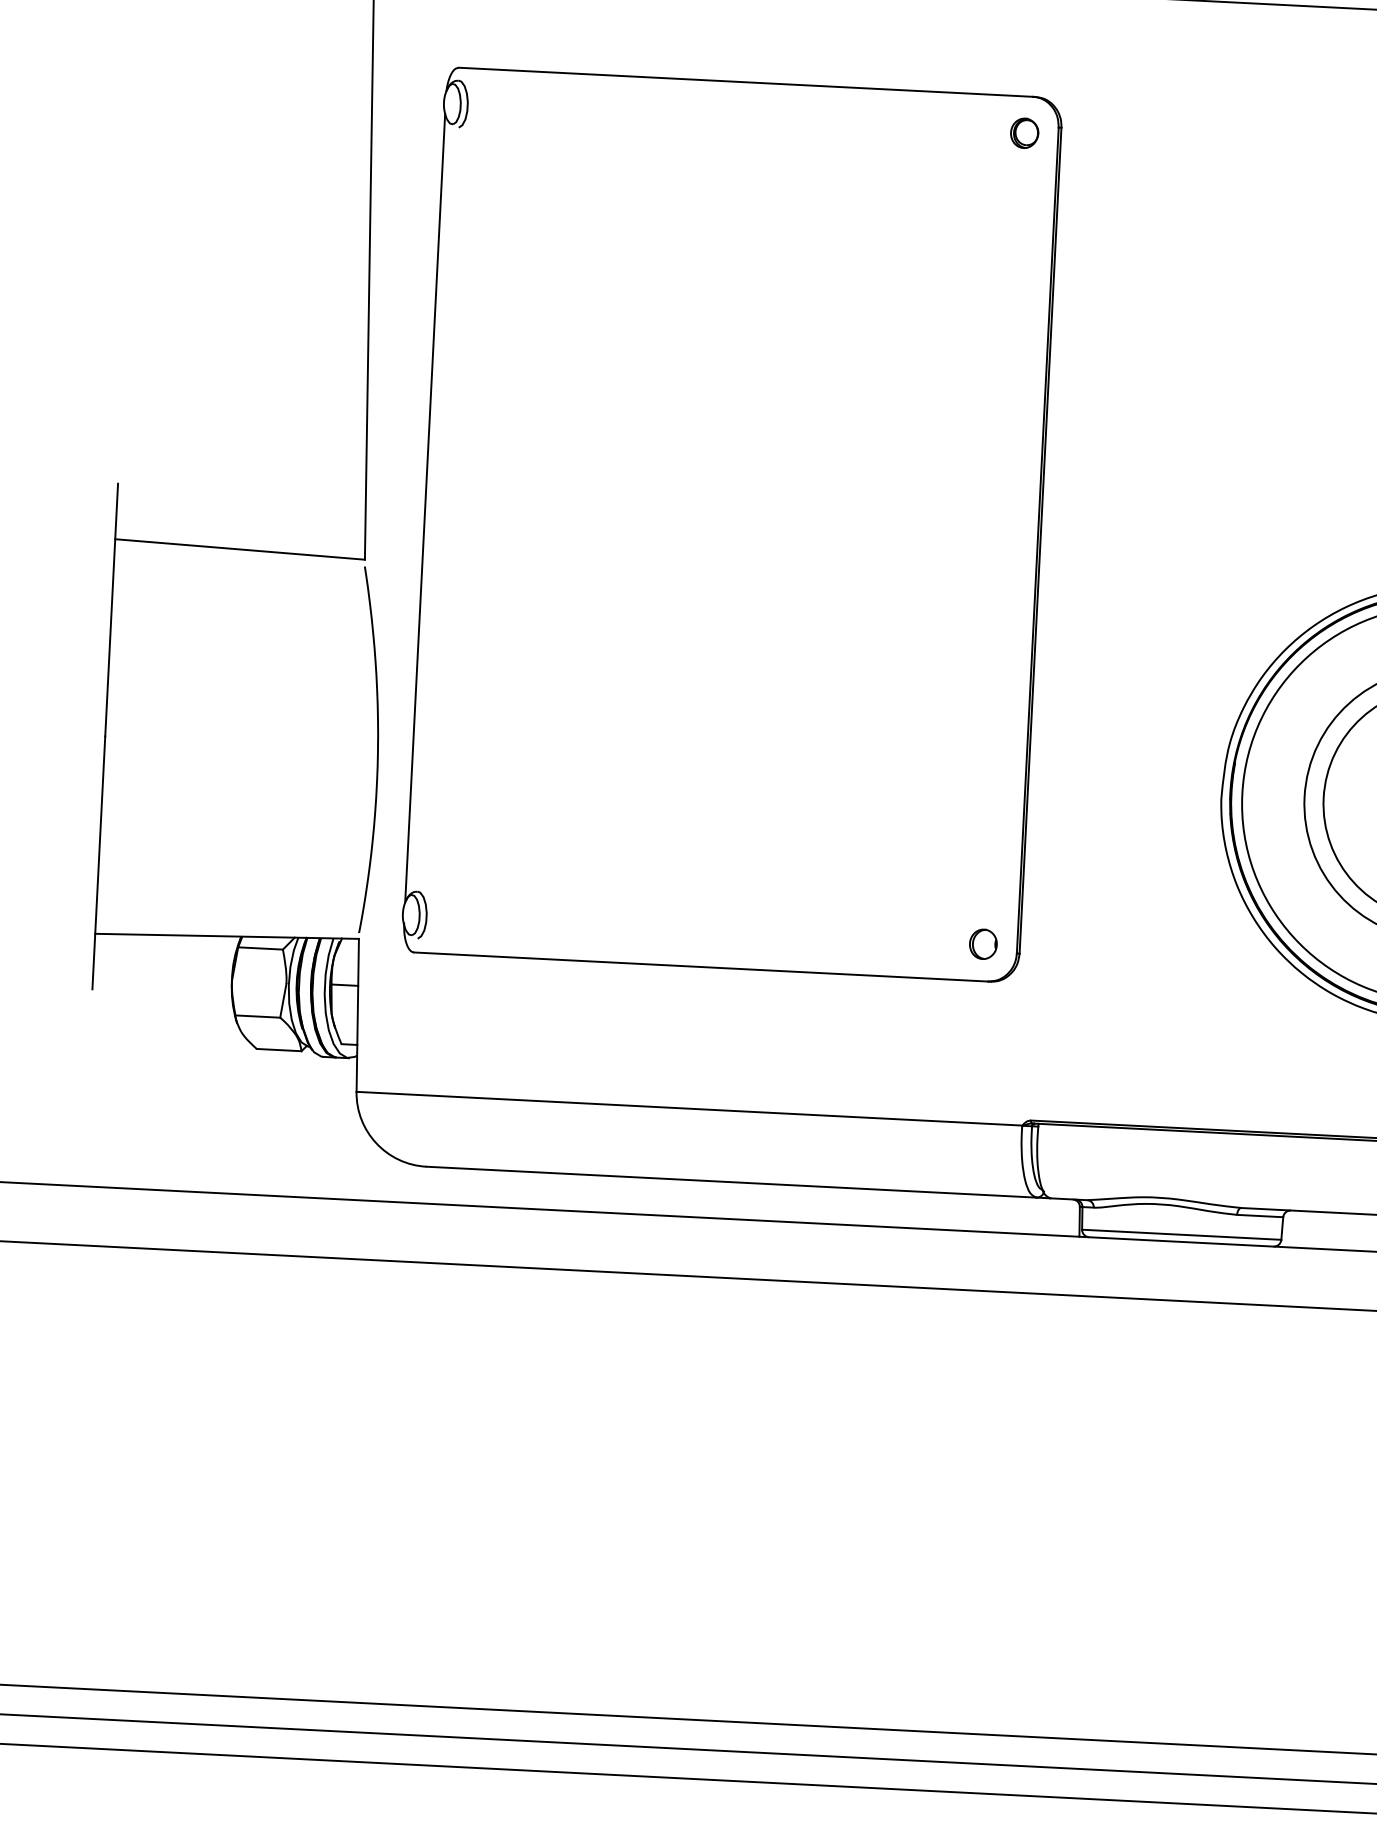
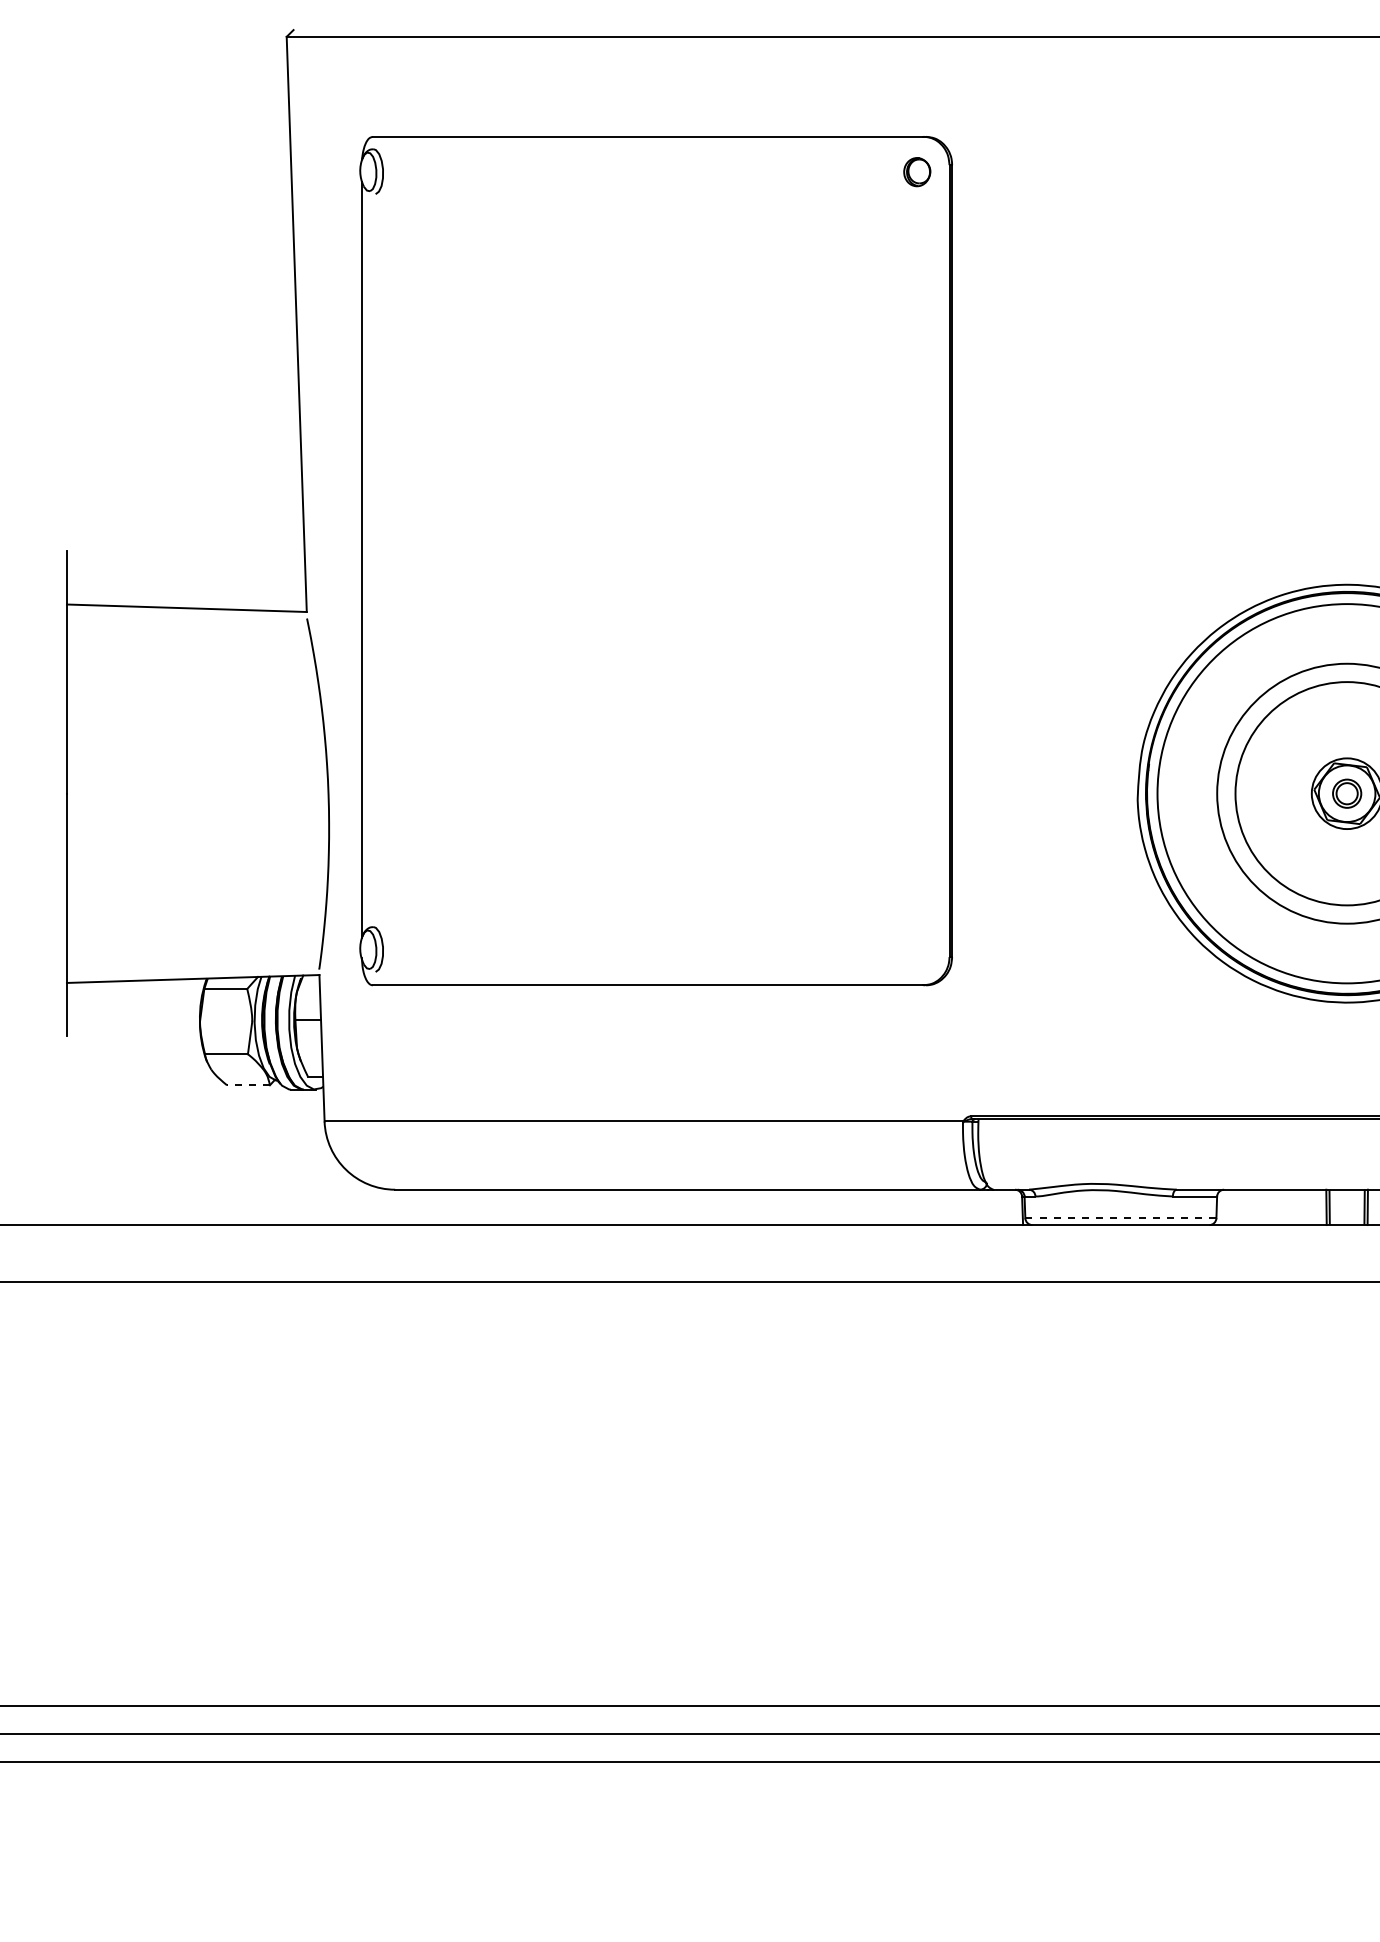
part: (982, 943) -> (916, 949), removed
line: (278, 1050) -> (247, 1085), solid -> dashed
line: (1181, 1235) -> (1120, 1218), solid -> dashed

